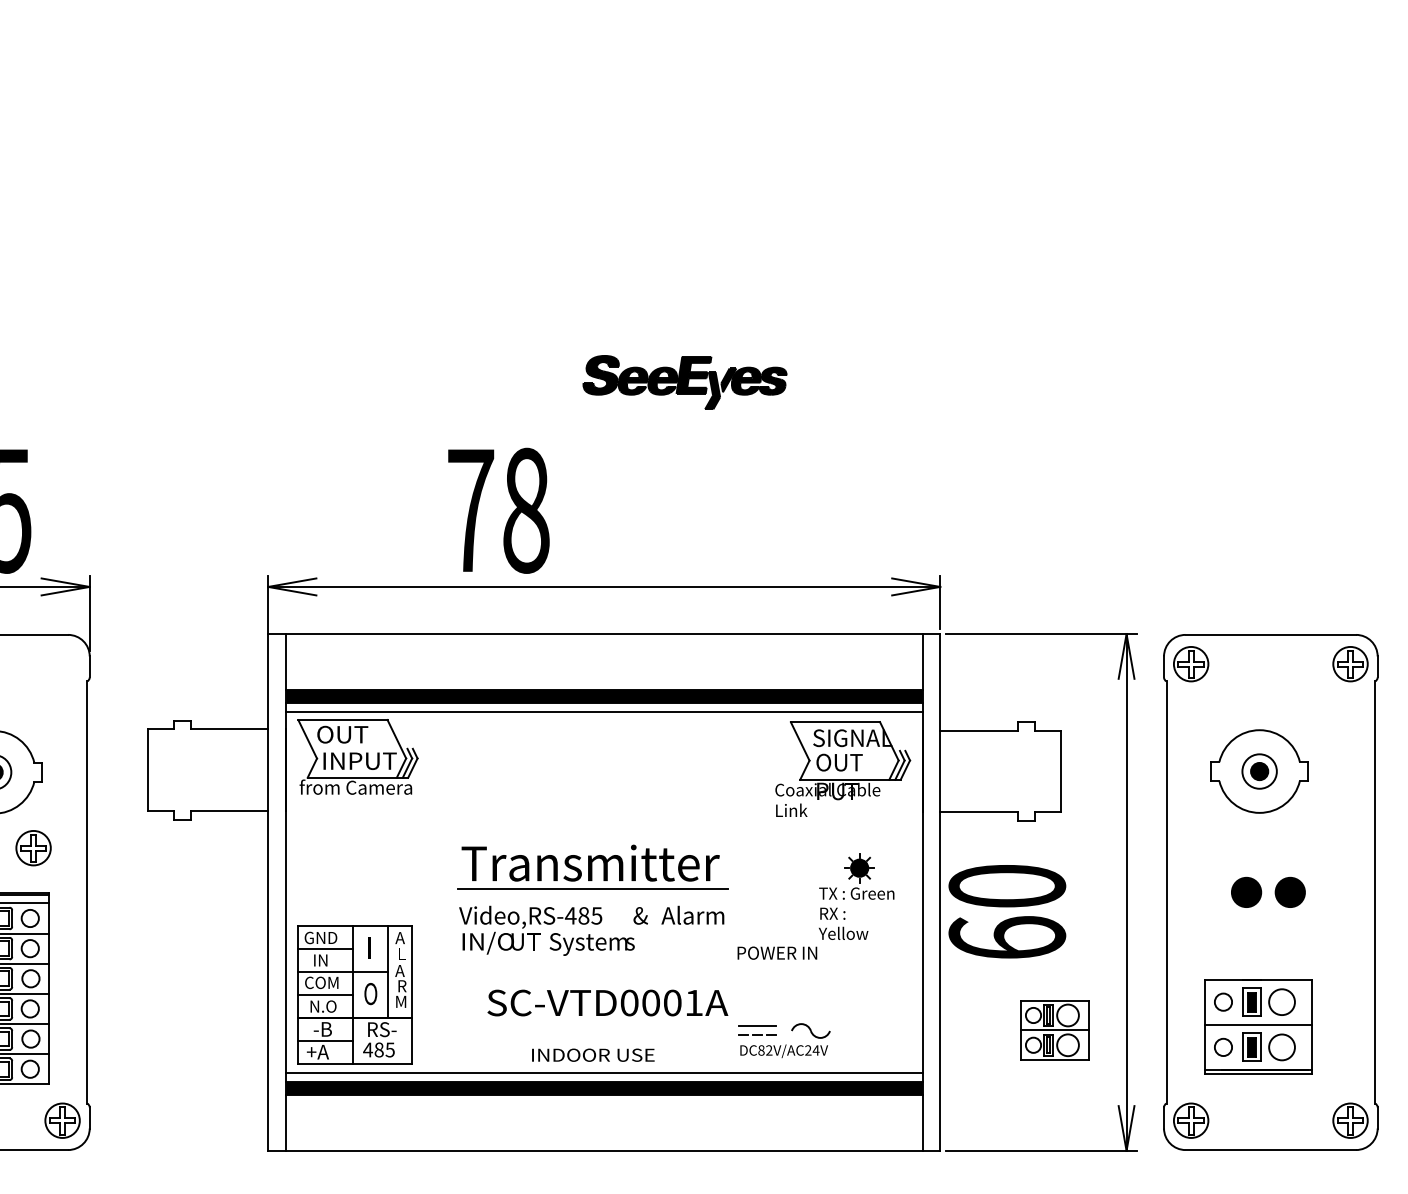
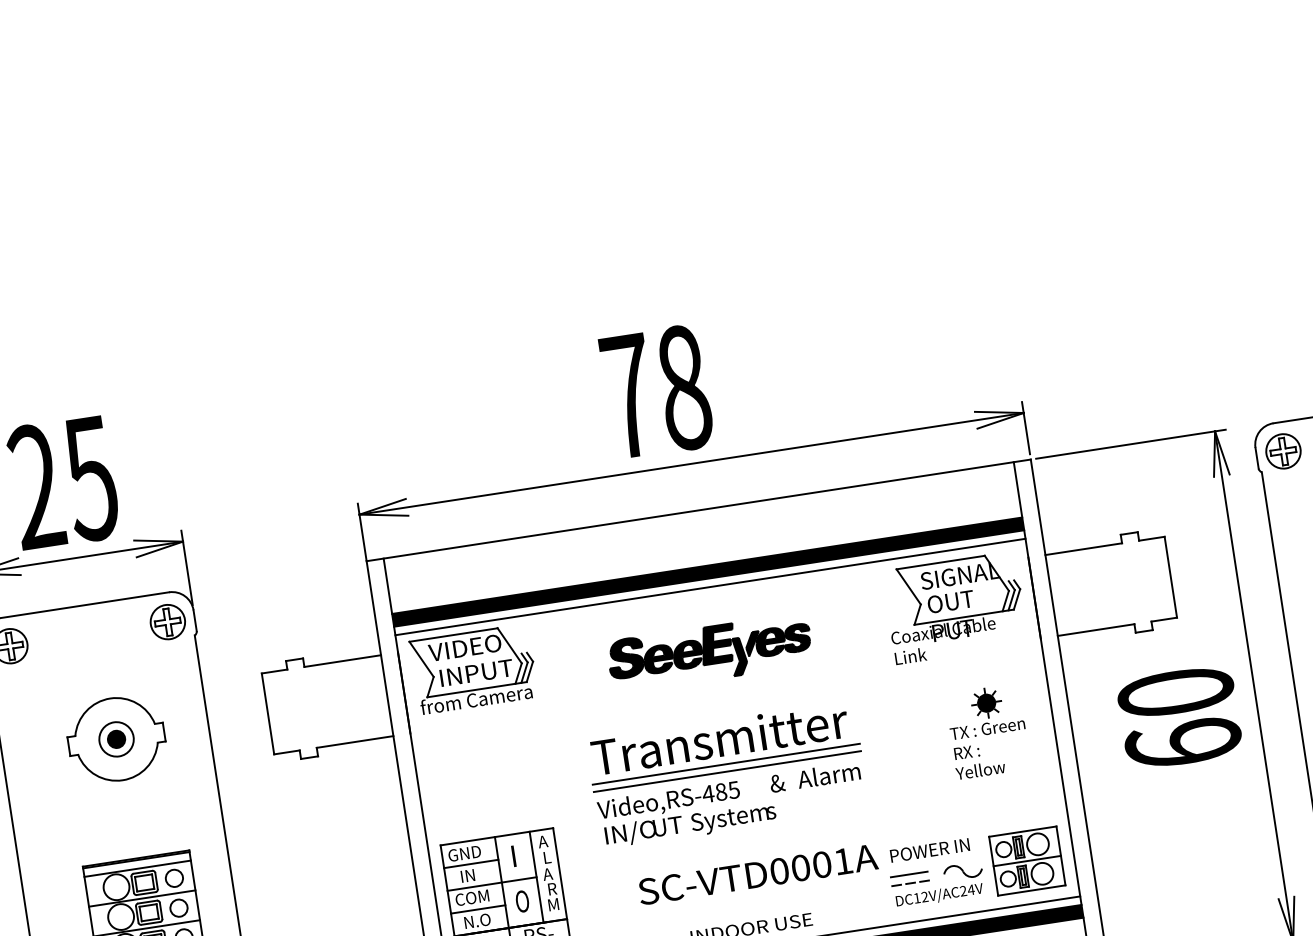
part: (684, 382) -> (709, 652), moved
text: (498, 510) -> (656, 391), moved
text: (352, 734) -> (465, 647), OUT -> VIDEO
part: (33, 848) -> (167, 622), moved
line: (593, 896) -> (727, 771), added
text: (1007, 911) -> (1179, 717), moved
text: (777, 952) -> (930, 849), moved
part: (1054, 1030) -> (1026, 861), moved
text: (761, 1050) -> (917, 898), DC82V/AC24V -> DC12V/AC24V

